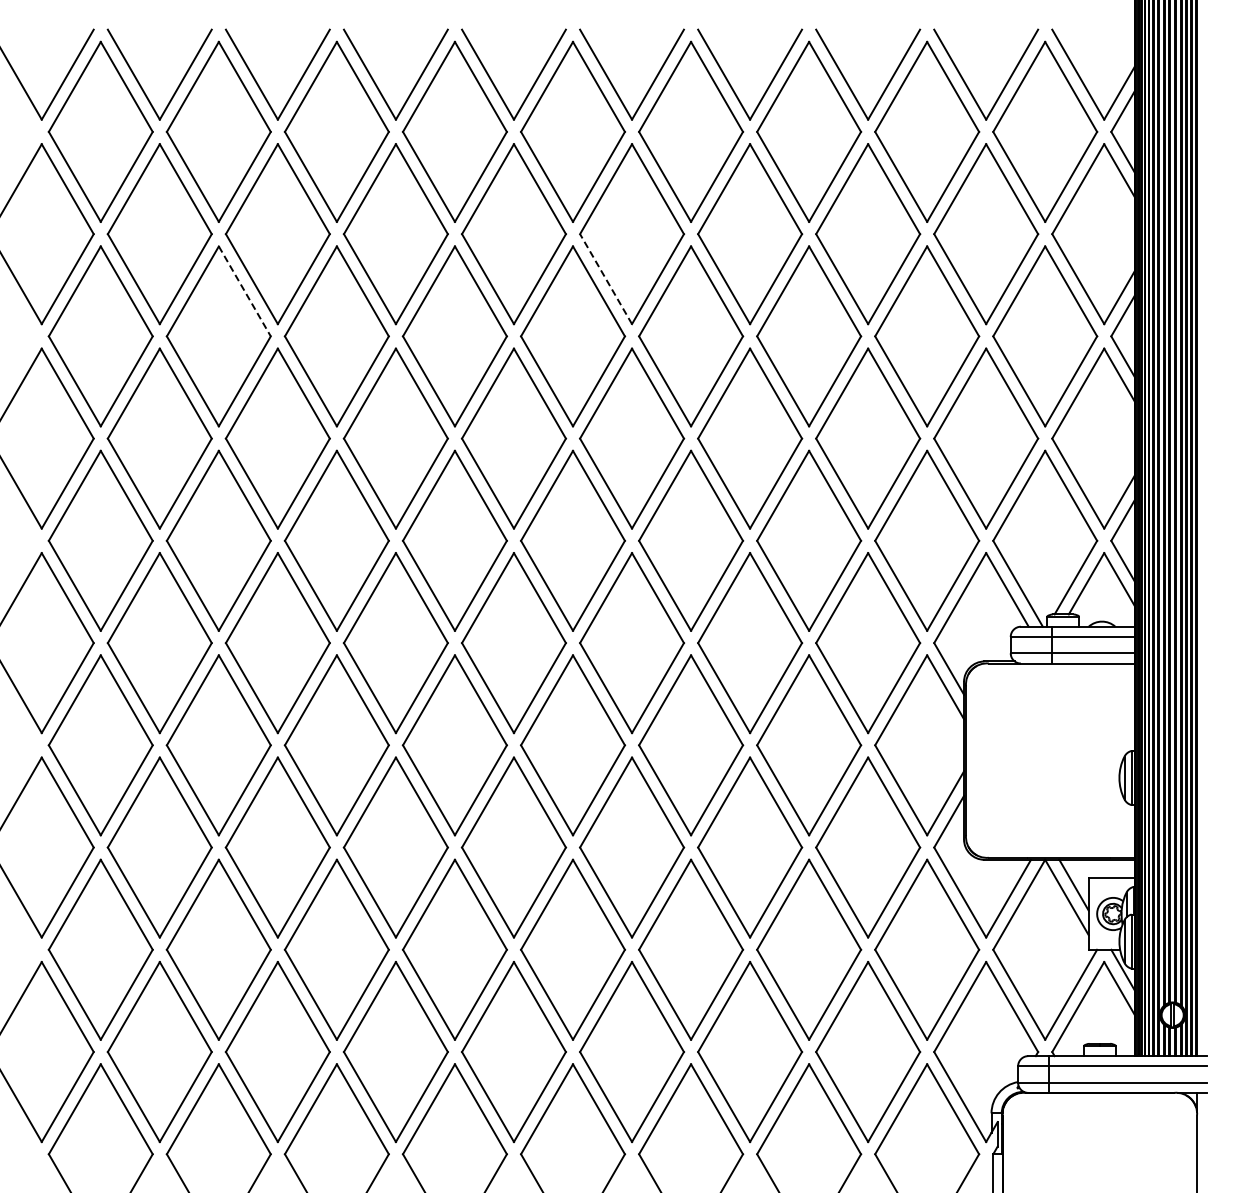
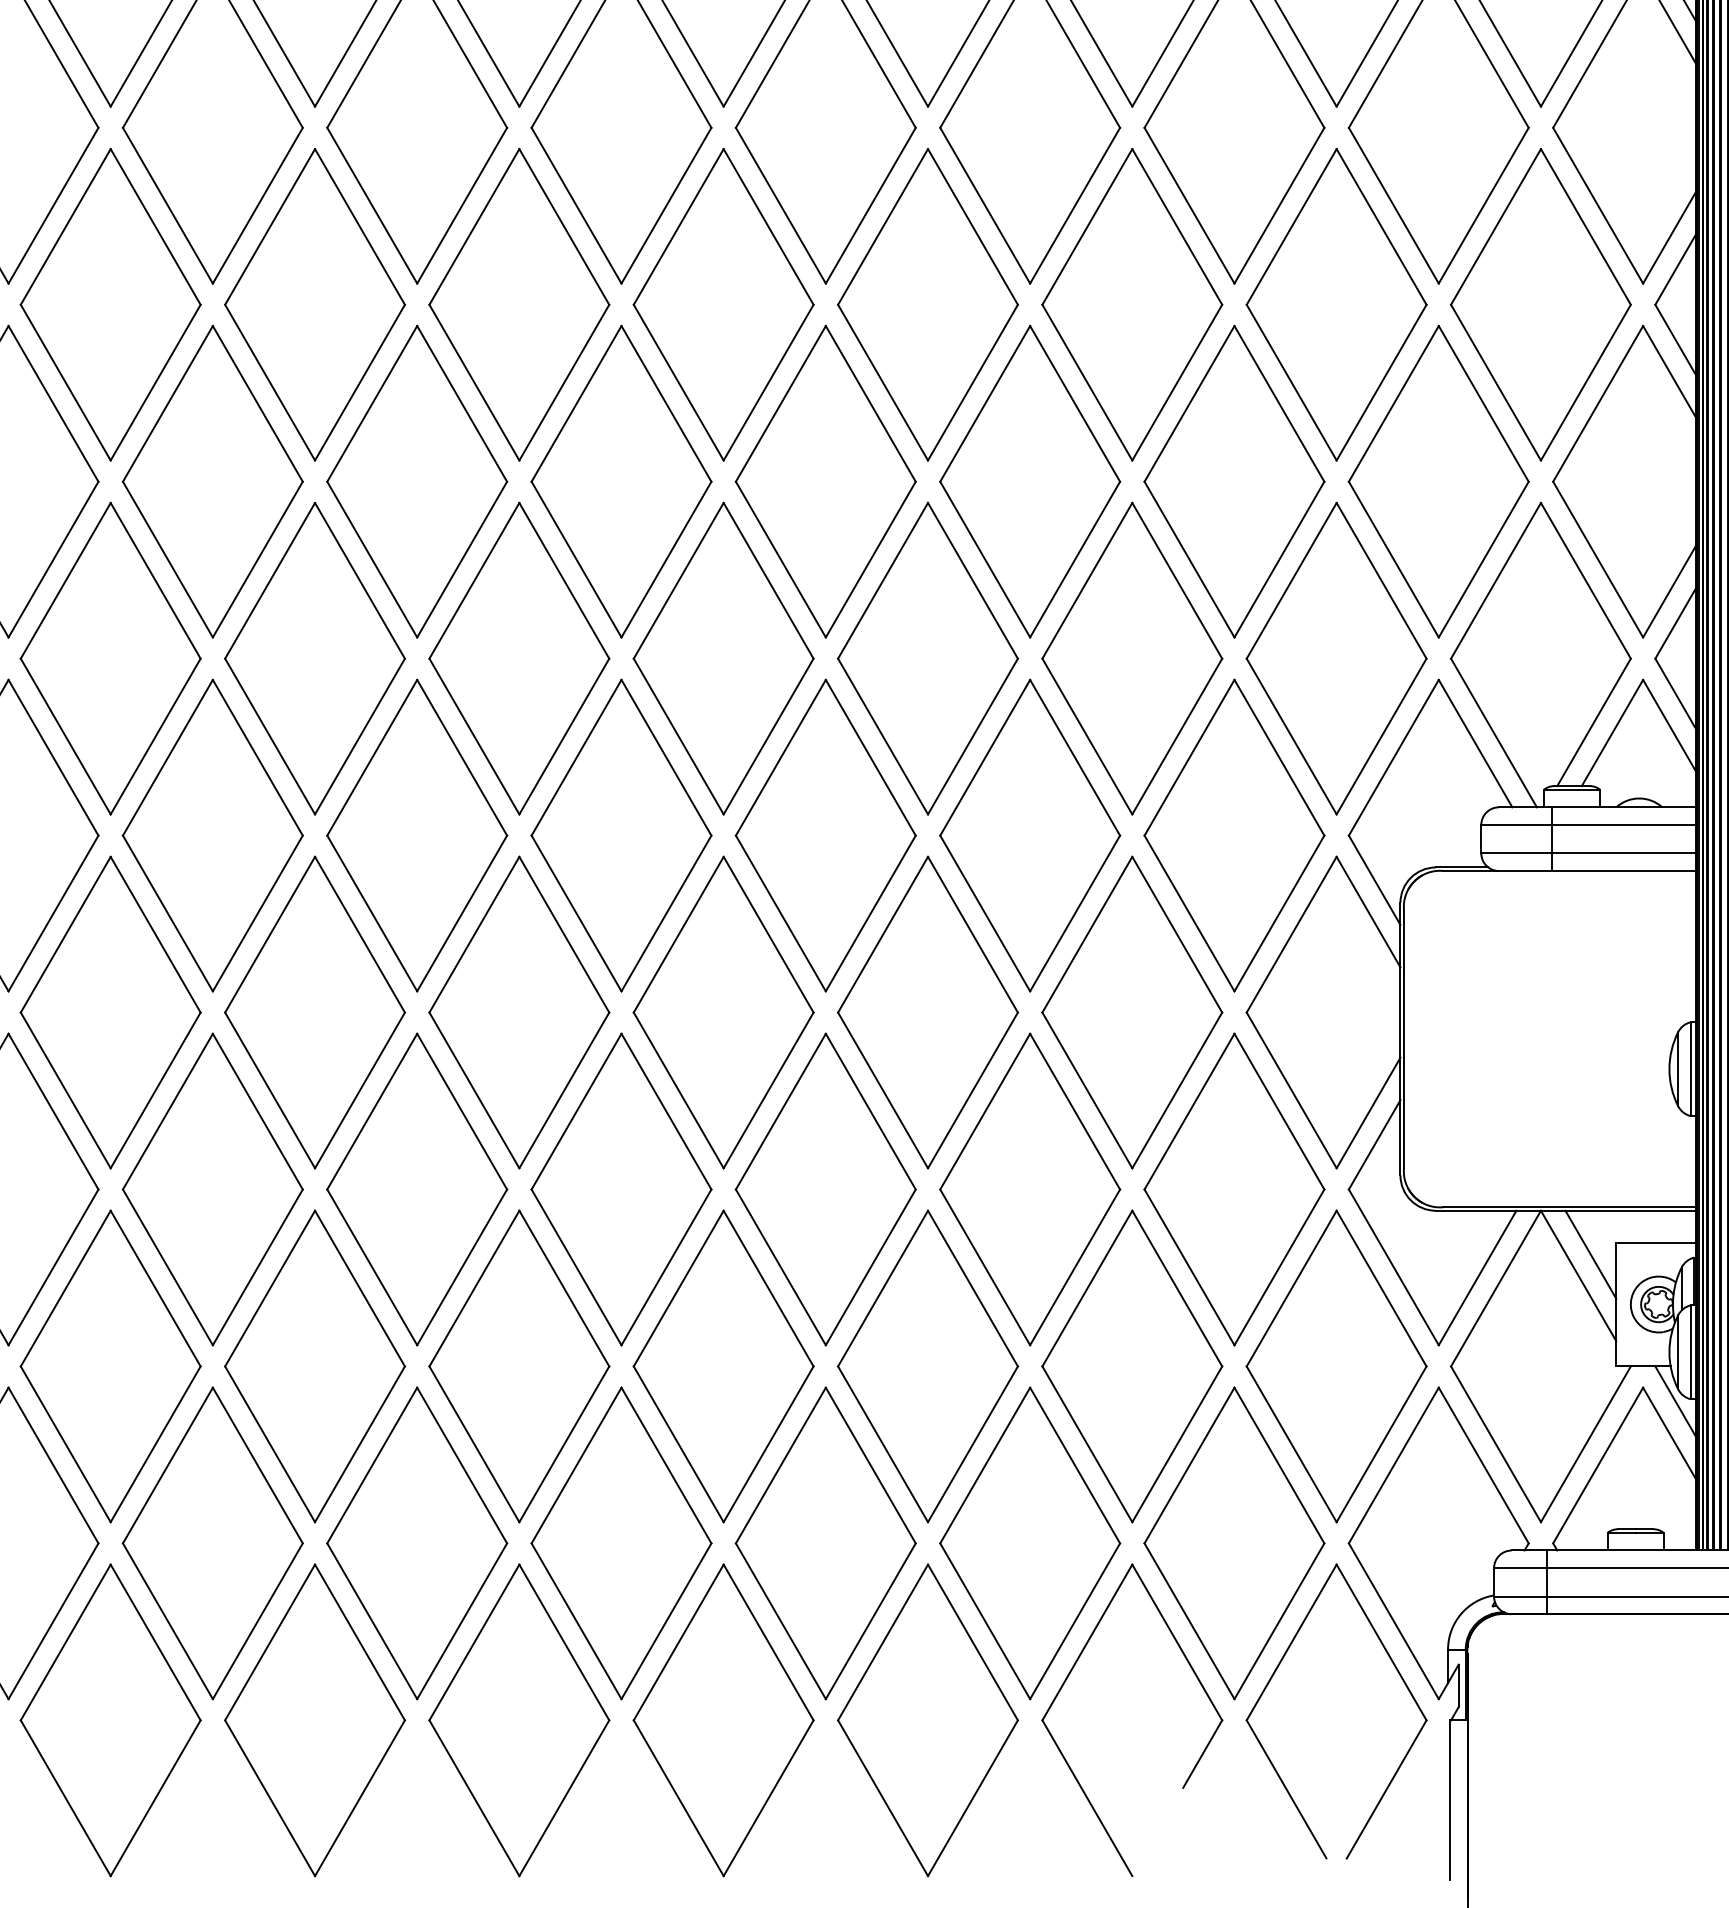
line: (606, 279) -> (781, 206), dashed -> solid
line: (244, 291) -> (155, 227), dashed -> solid

